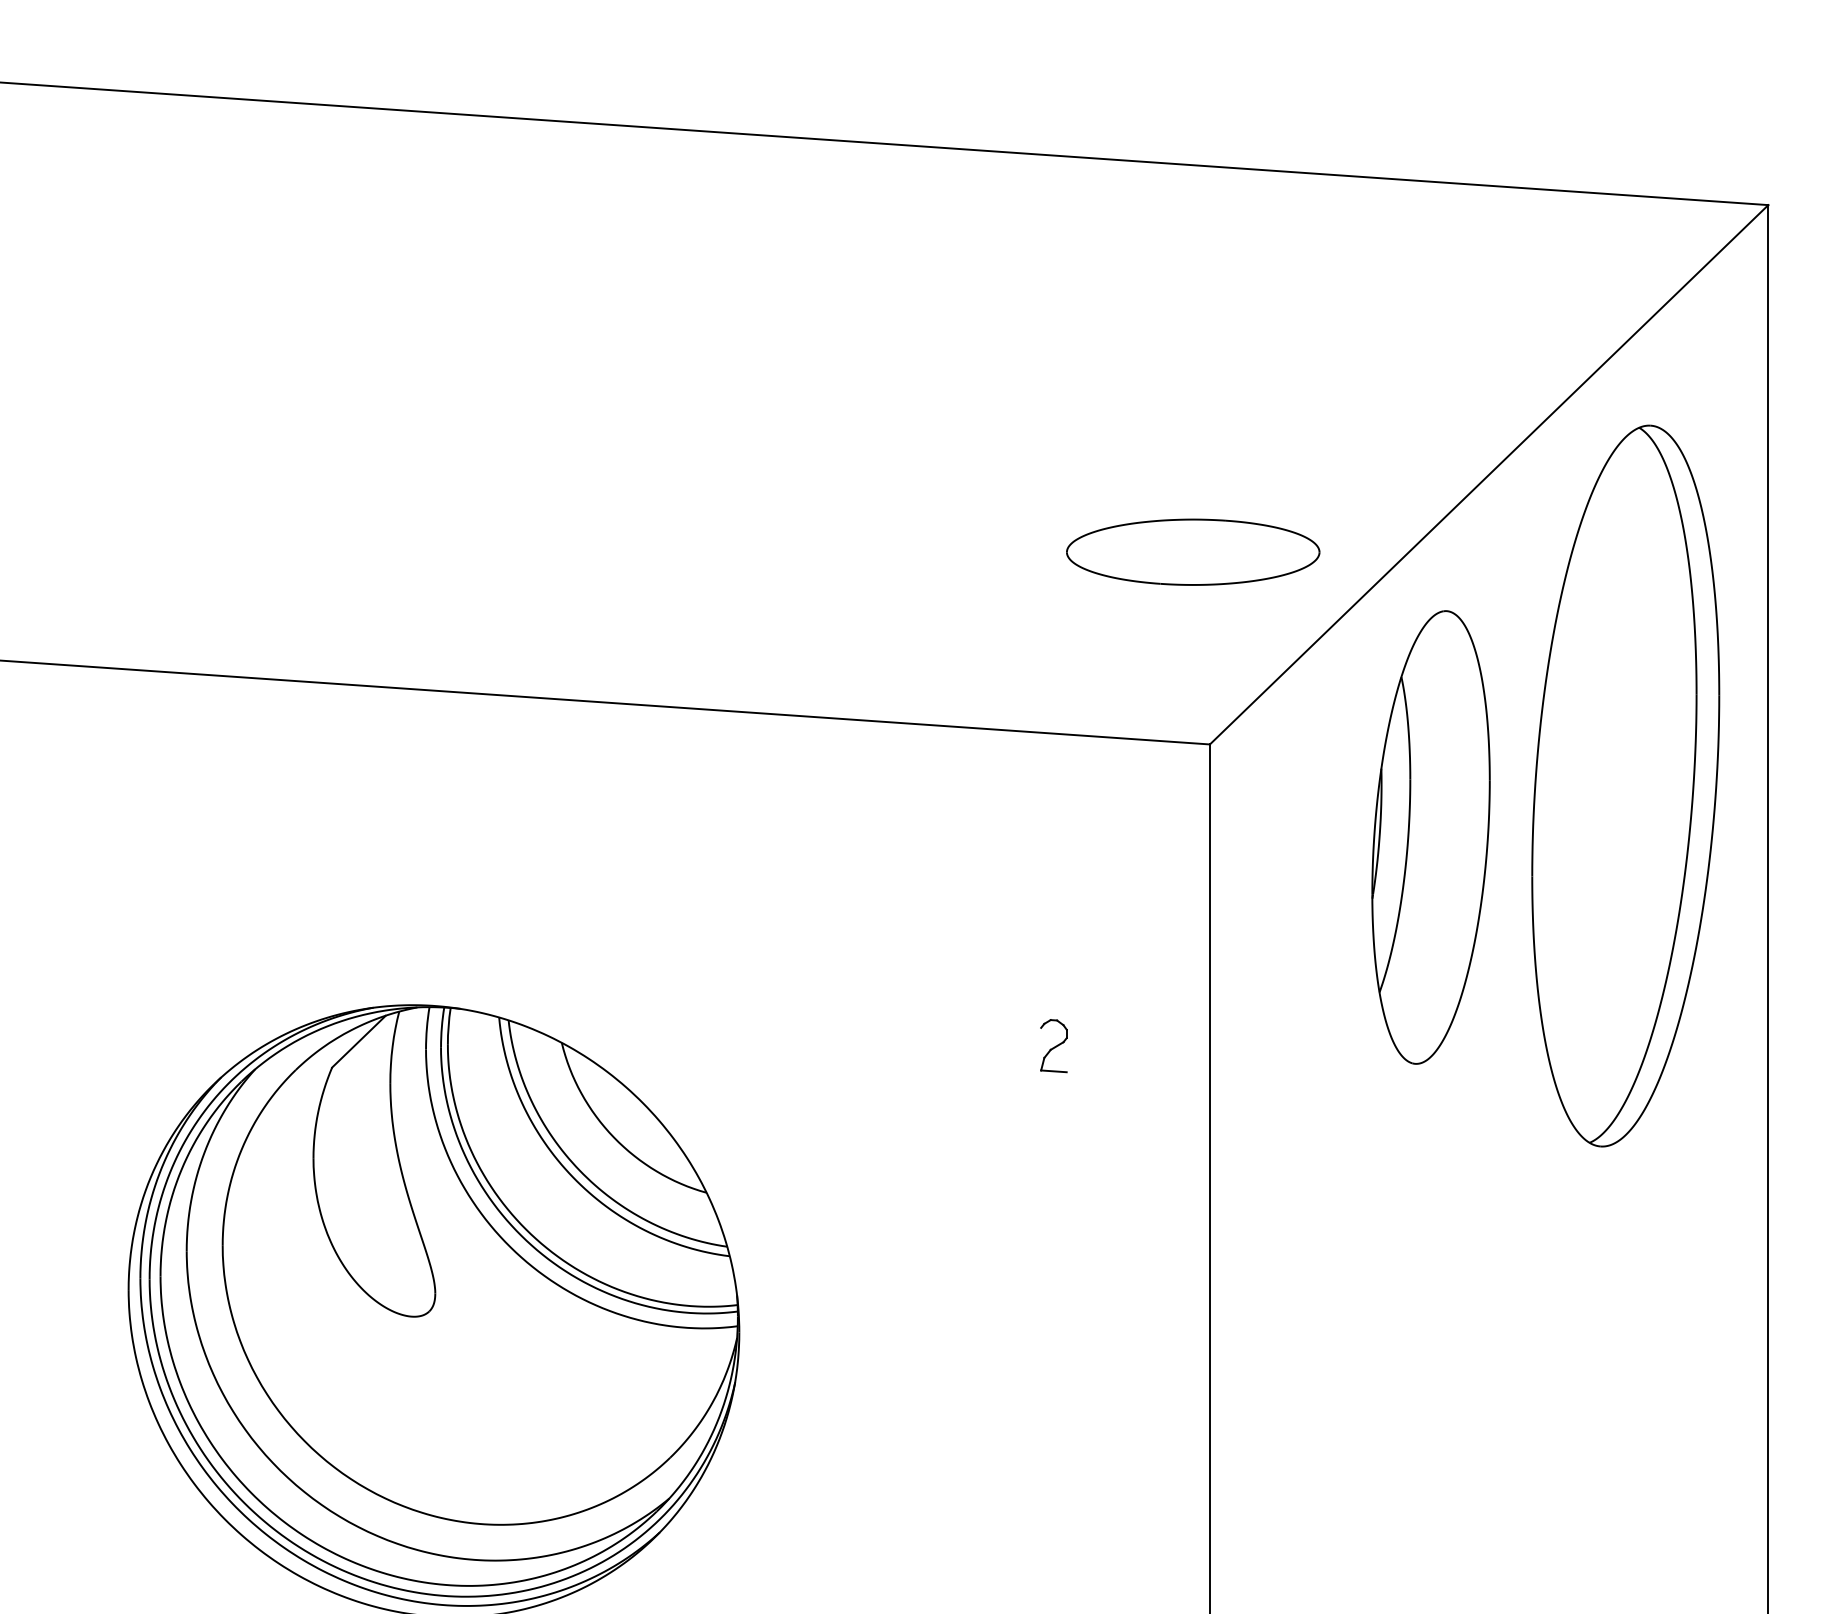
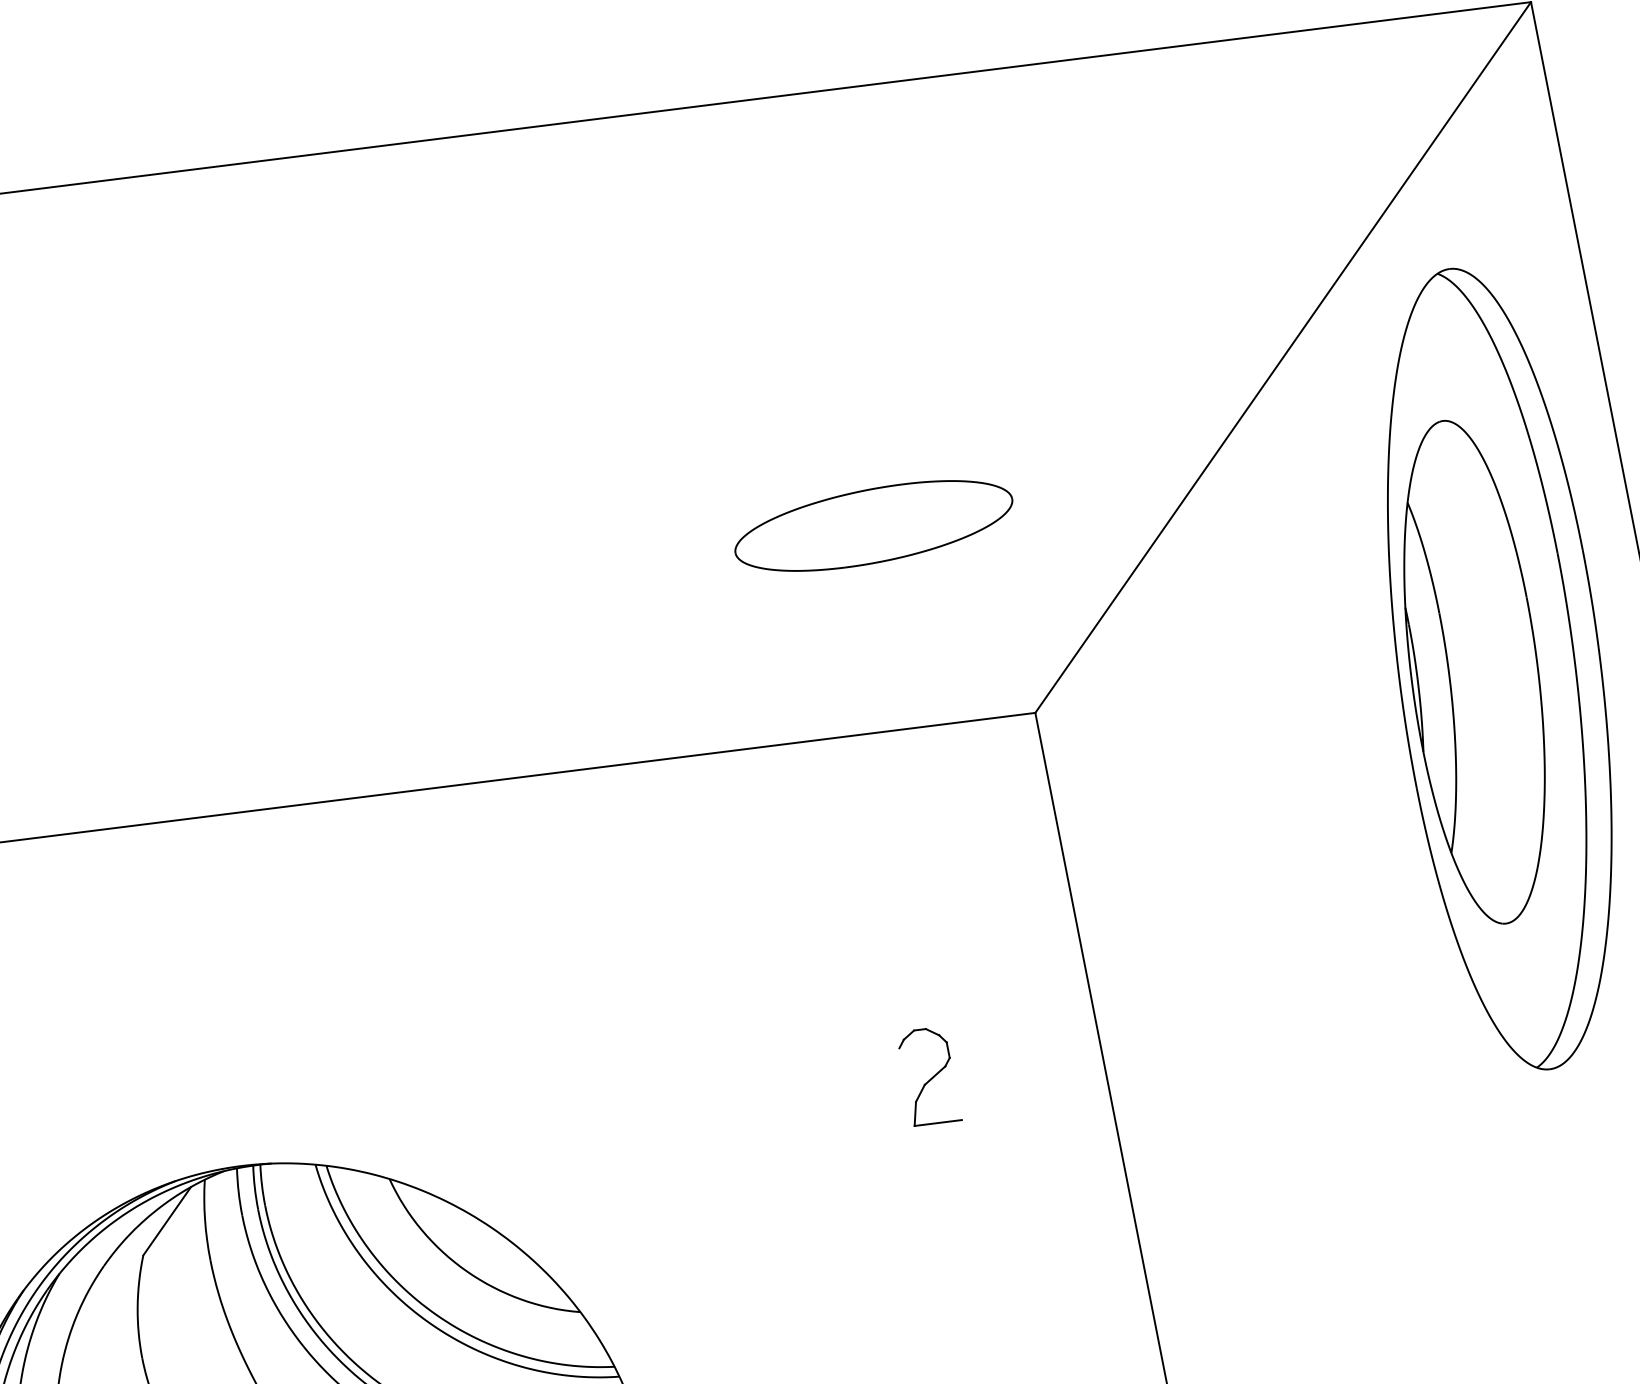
part: (1193, 551) -> (874, 525), moved
part: (1430, 837) -> (1473, 672), moved
part: (1053, 1045) -> (928, 1076), size x1.67

